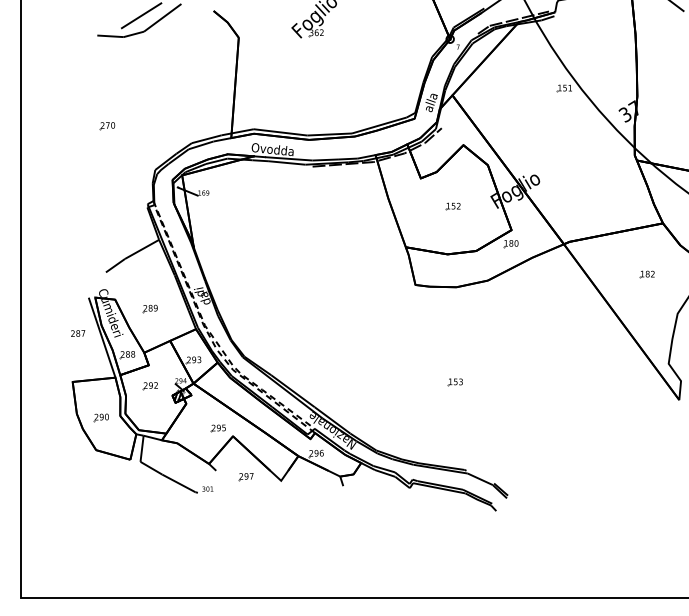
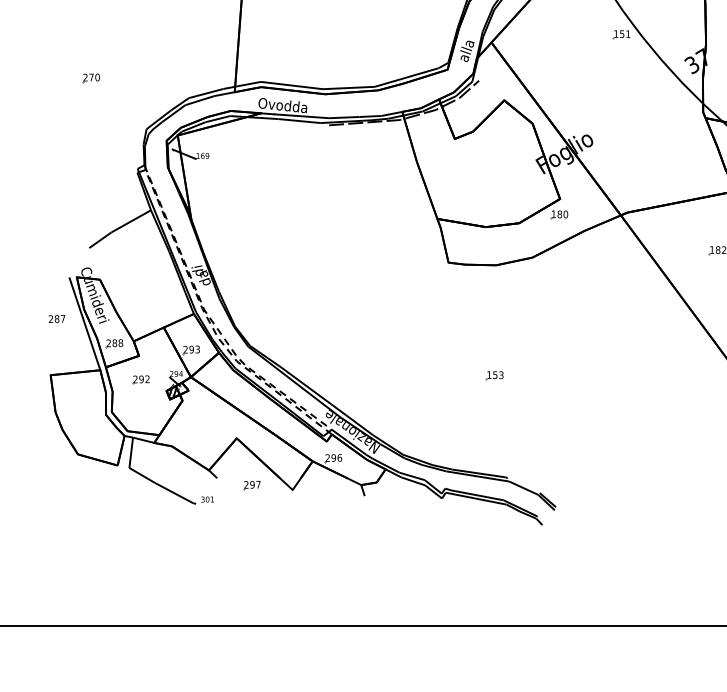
part: (452, 206) -> (491, 171), removed
part: (149, 308) -> (139, 289), removed
part: (100, 417) -> (82, 416), removed
part: (217, 428) -> (218, 429), removed

